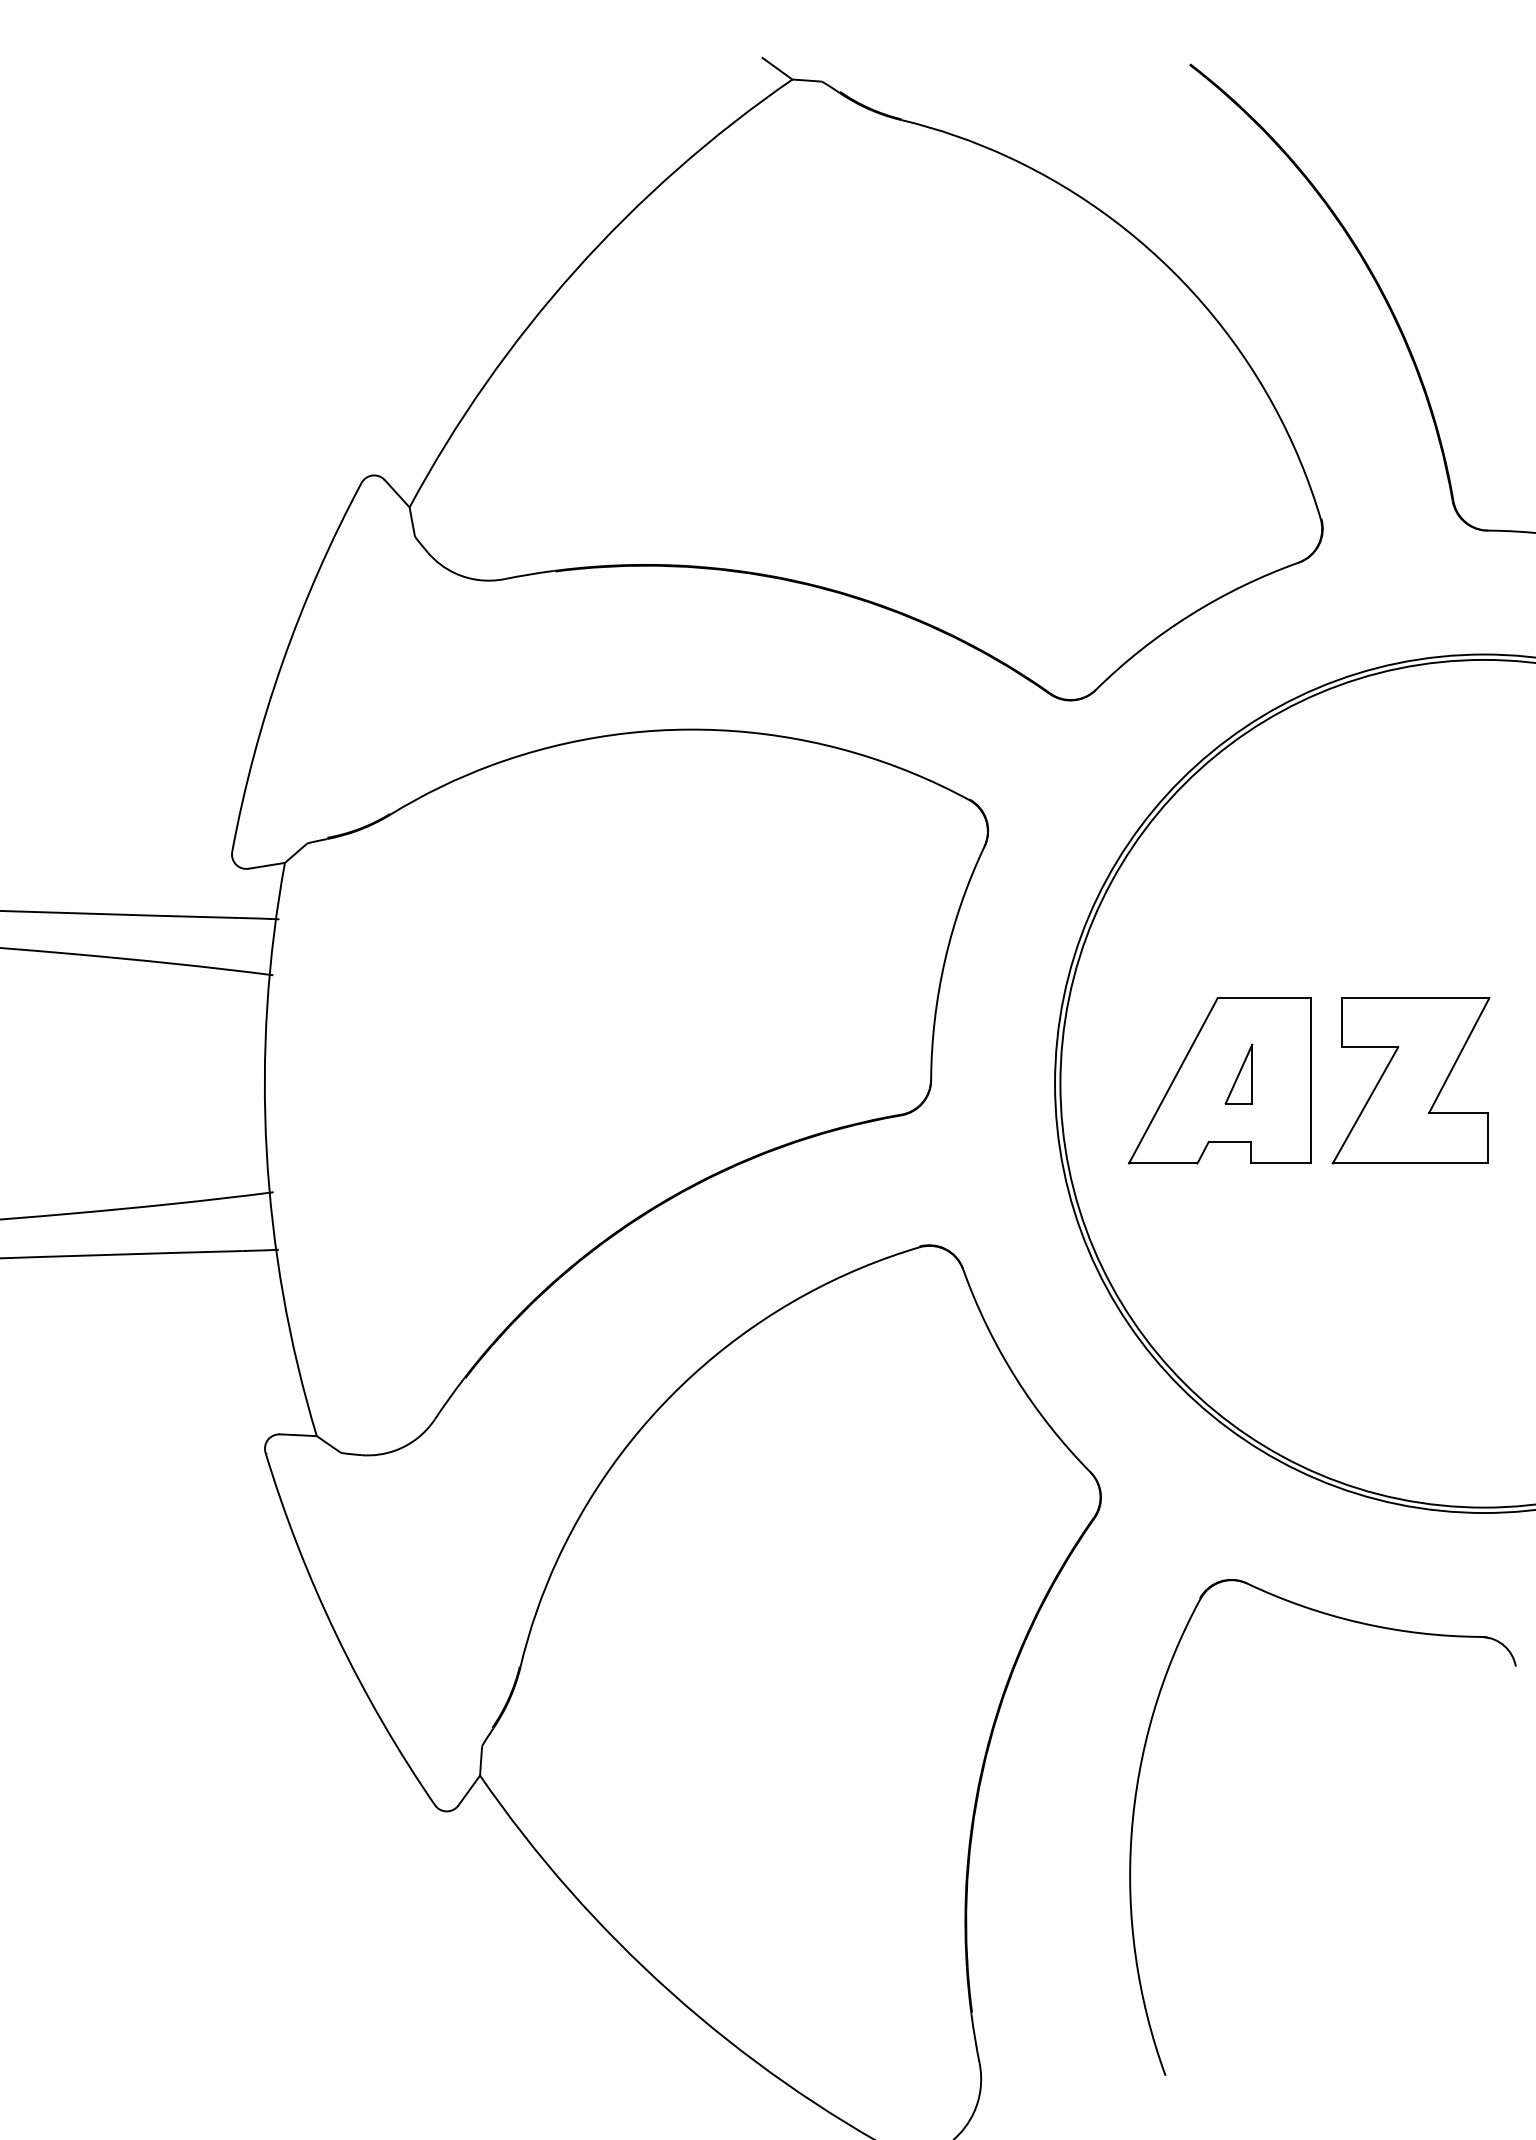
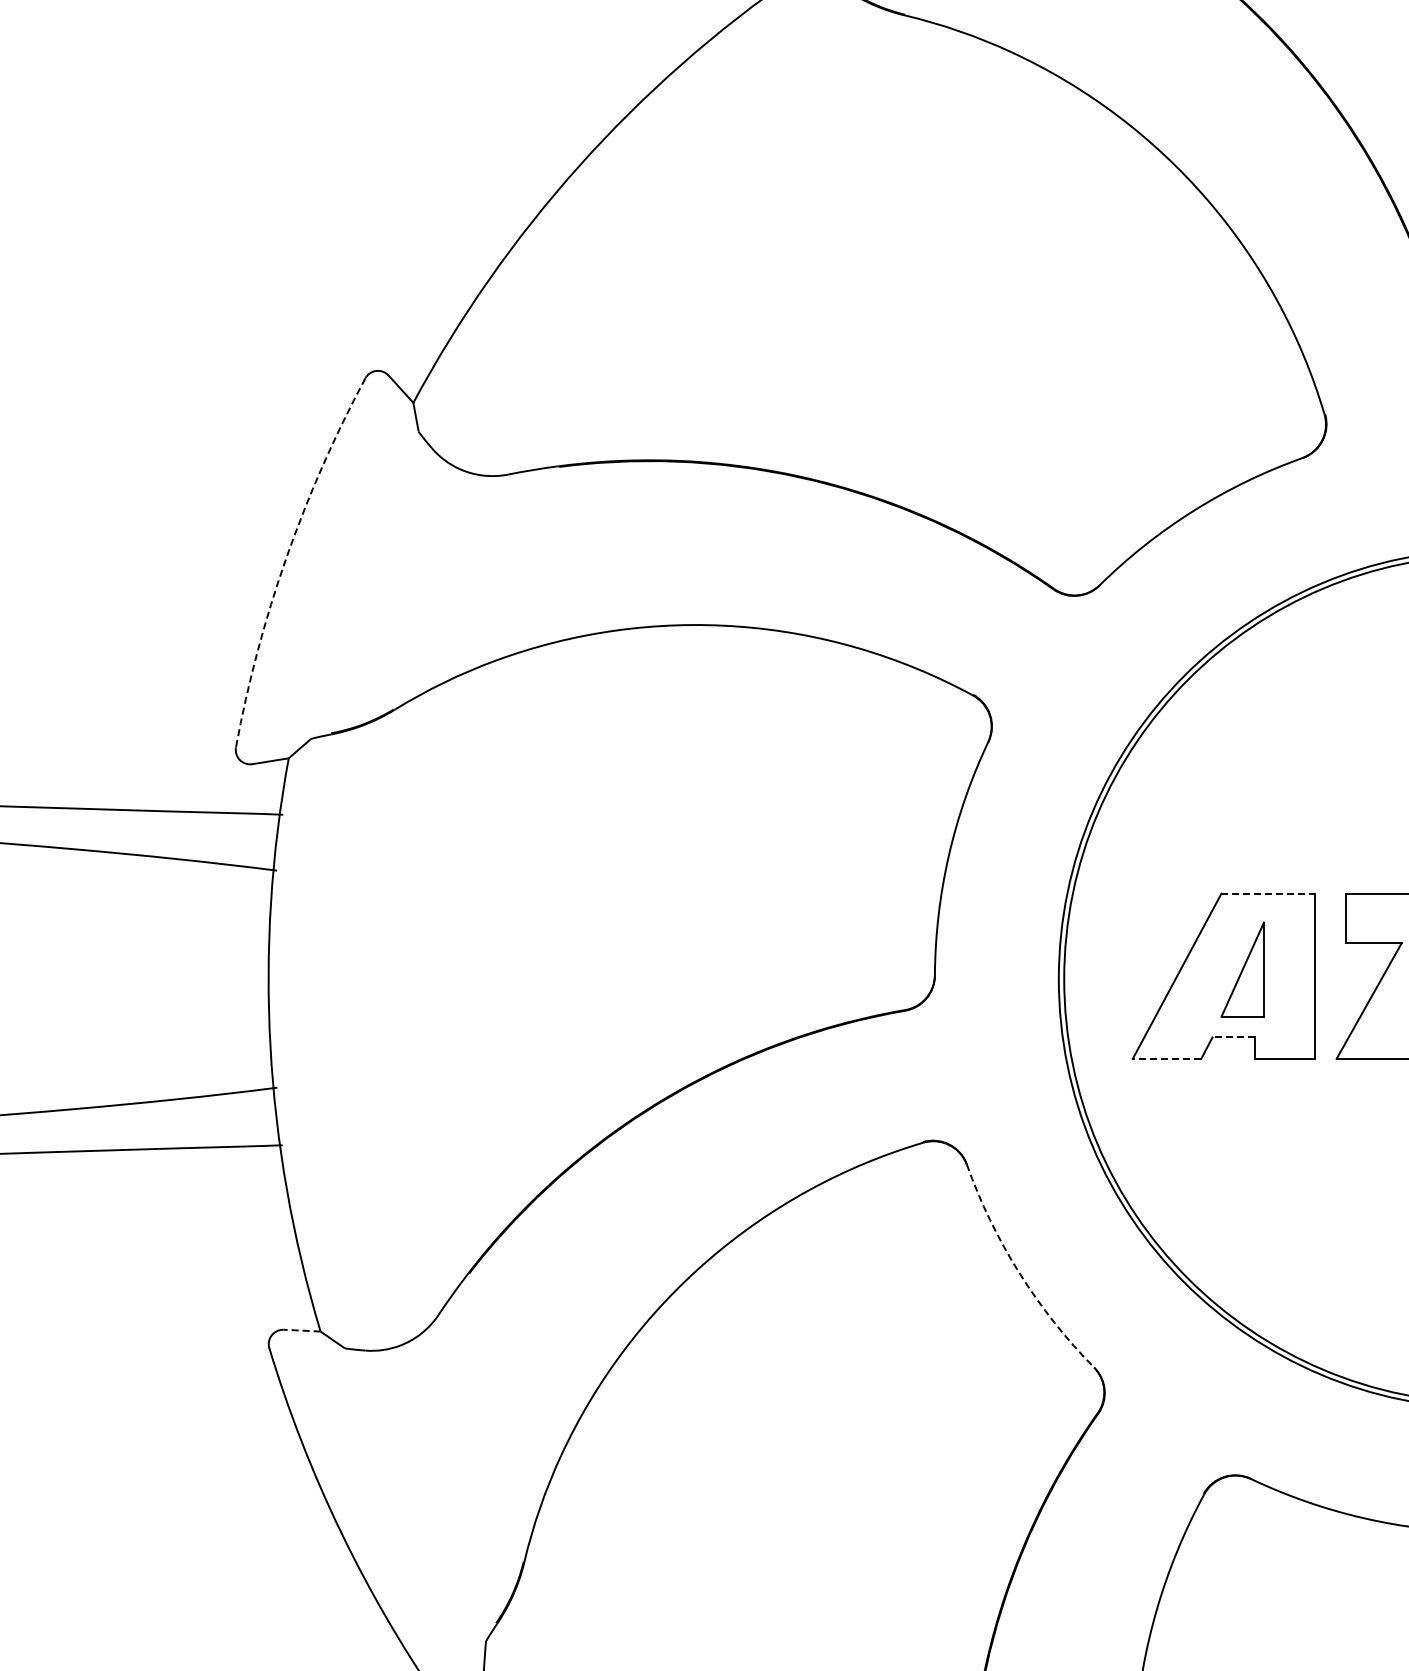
arc: (282, 662) -> (286, 557), solid -> dashed
line: (1264, 998) -> (1268, 893), solid -> dashed
part: (1238, 1073) -> (1242, 968), size x1.6
line: (1229, 1142) -> (1233, 1037), solid -> dashed
line: (1162, 1163) -> (1166, 1058), solid -> dashed
arc: (1015, 1377) -> (1019, 1272), solid -> dashed
line: (297, 1435) -> (301, 1330), solid -> dashed

